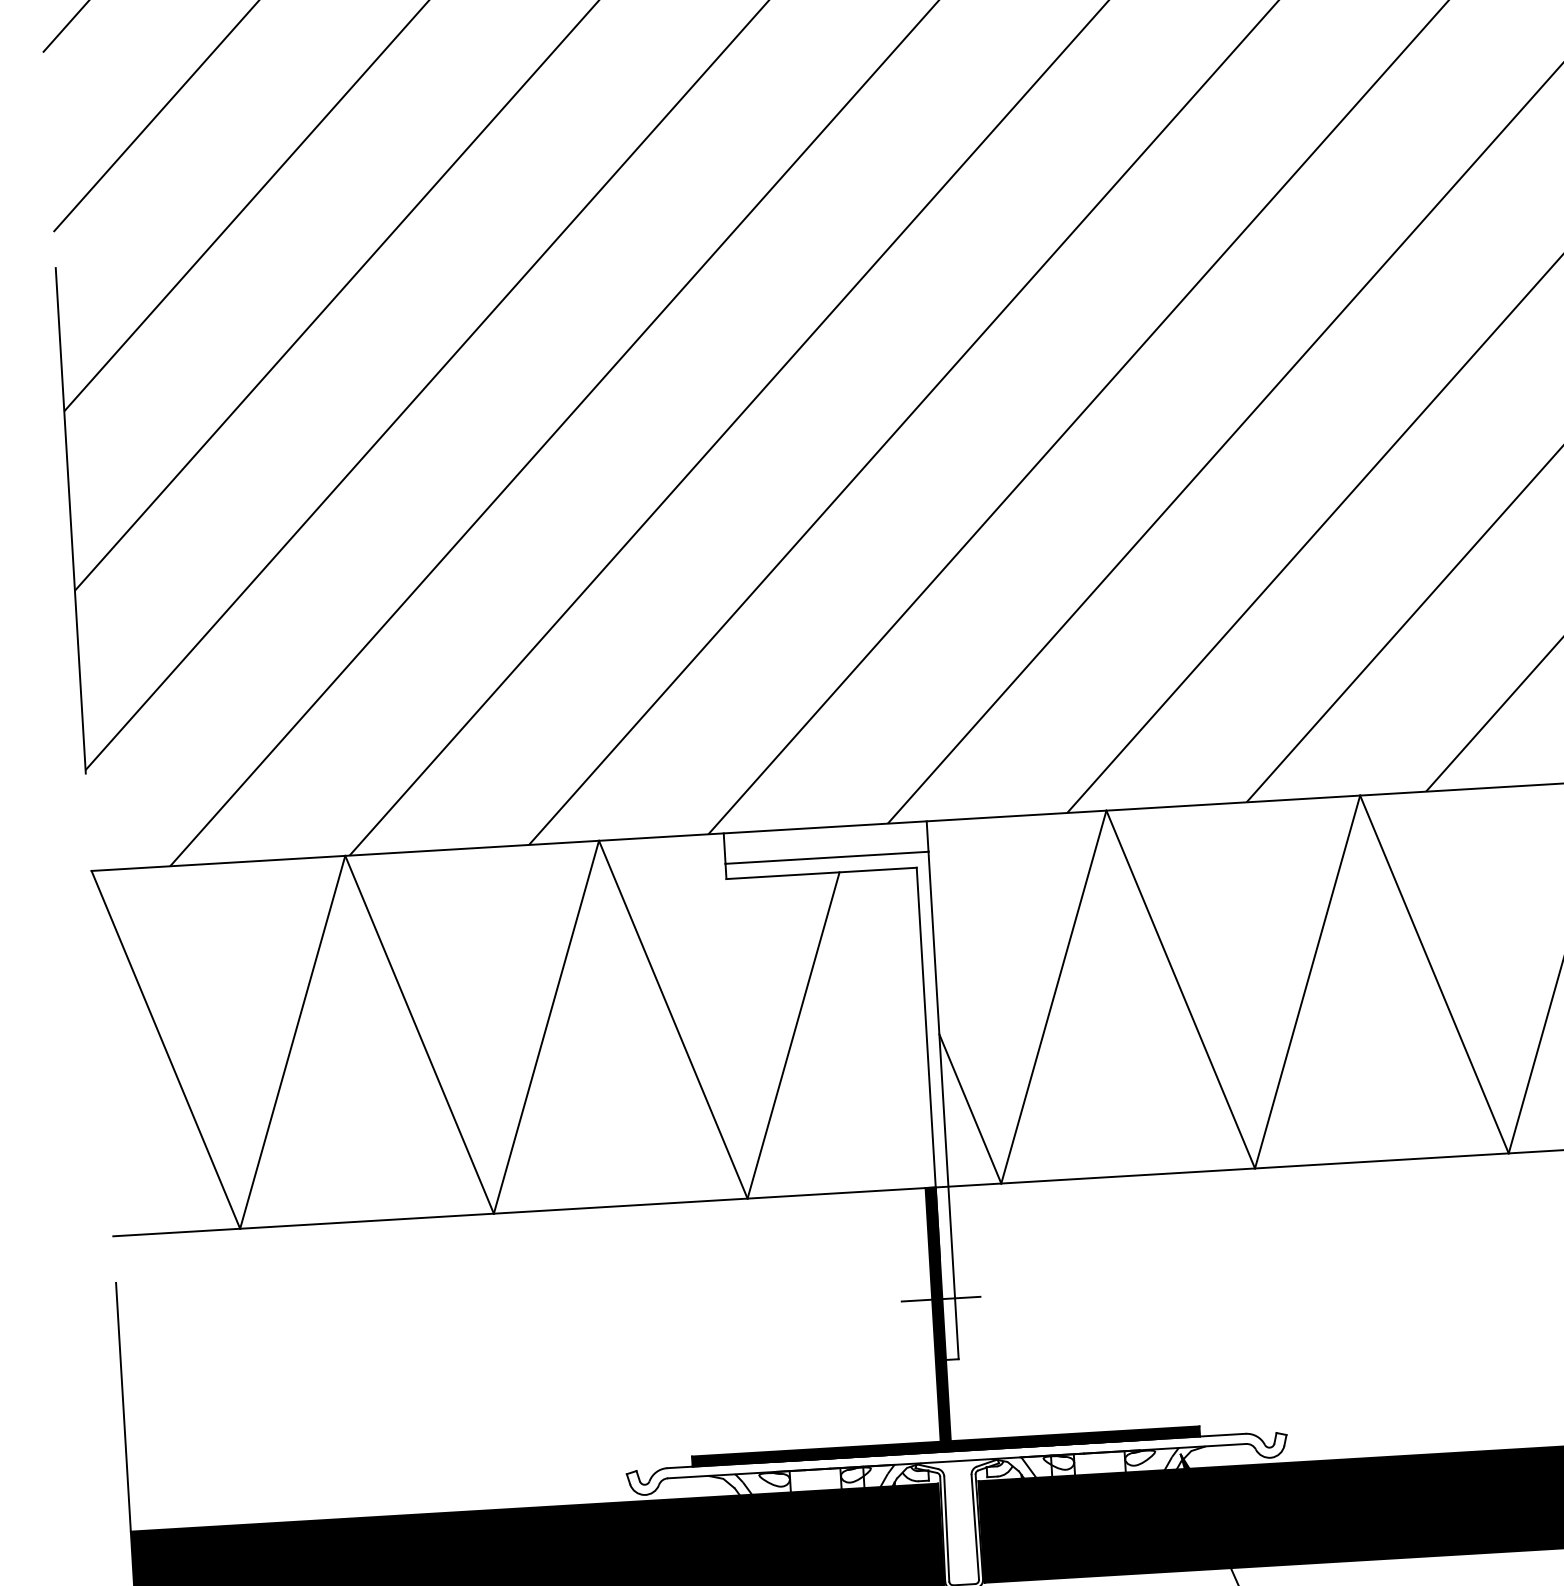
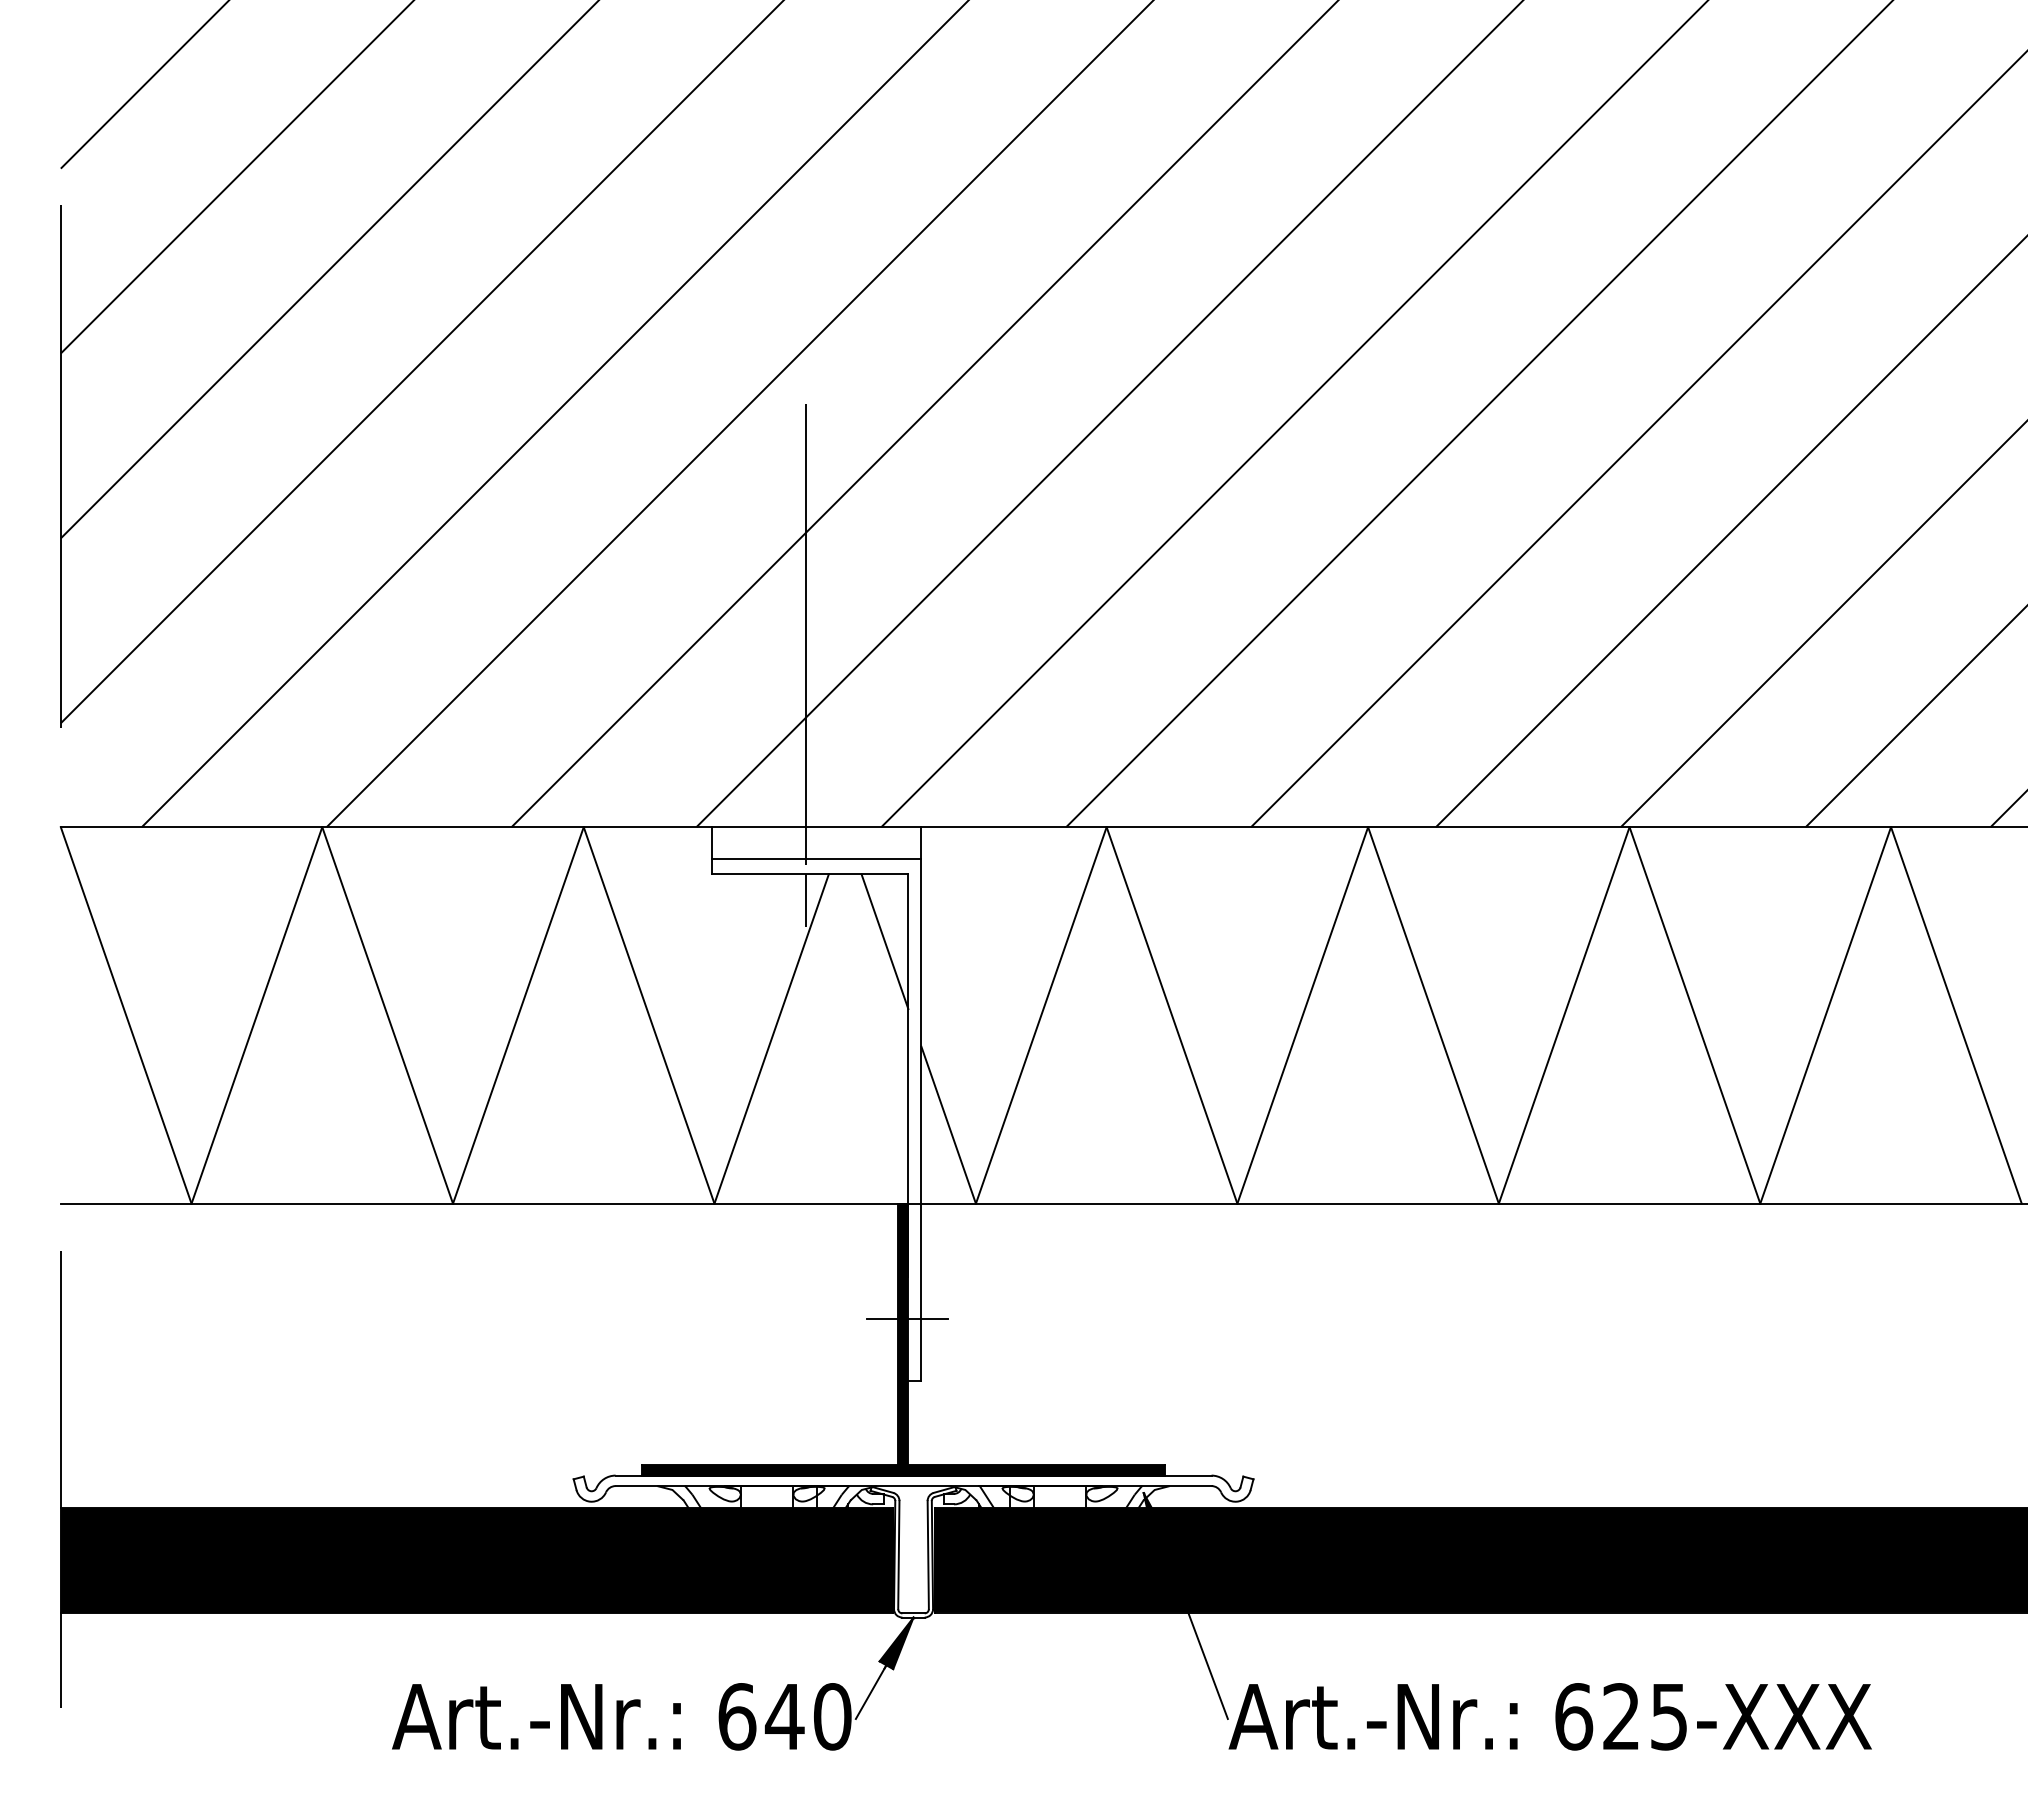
line: (803, 641) -> (805, 634), added
line: (818, 899) -> (805, 900), added
line: (897, 934) -> (884, 941), added

